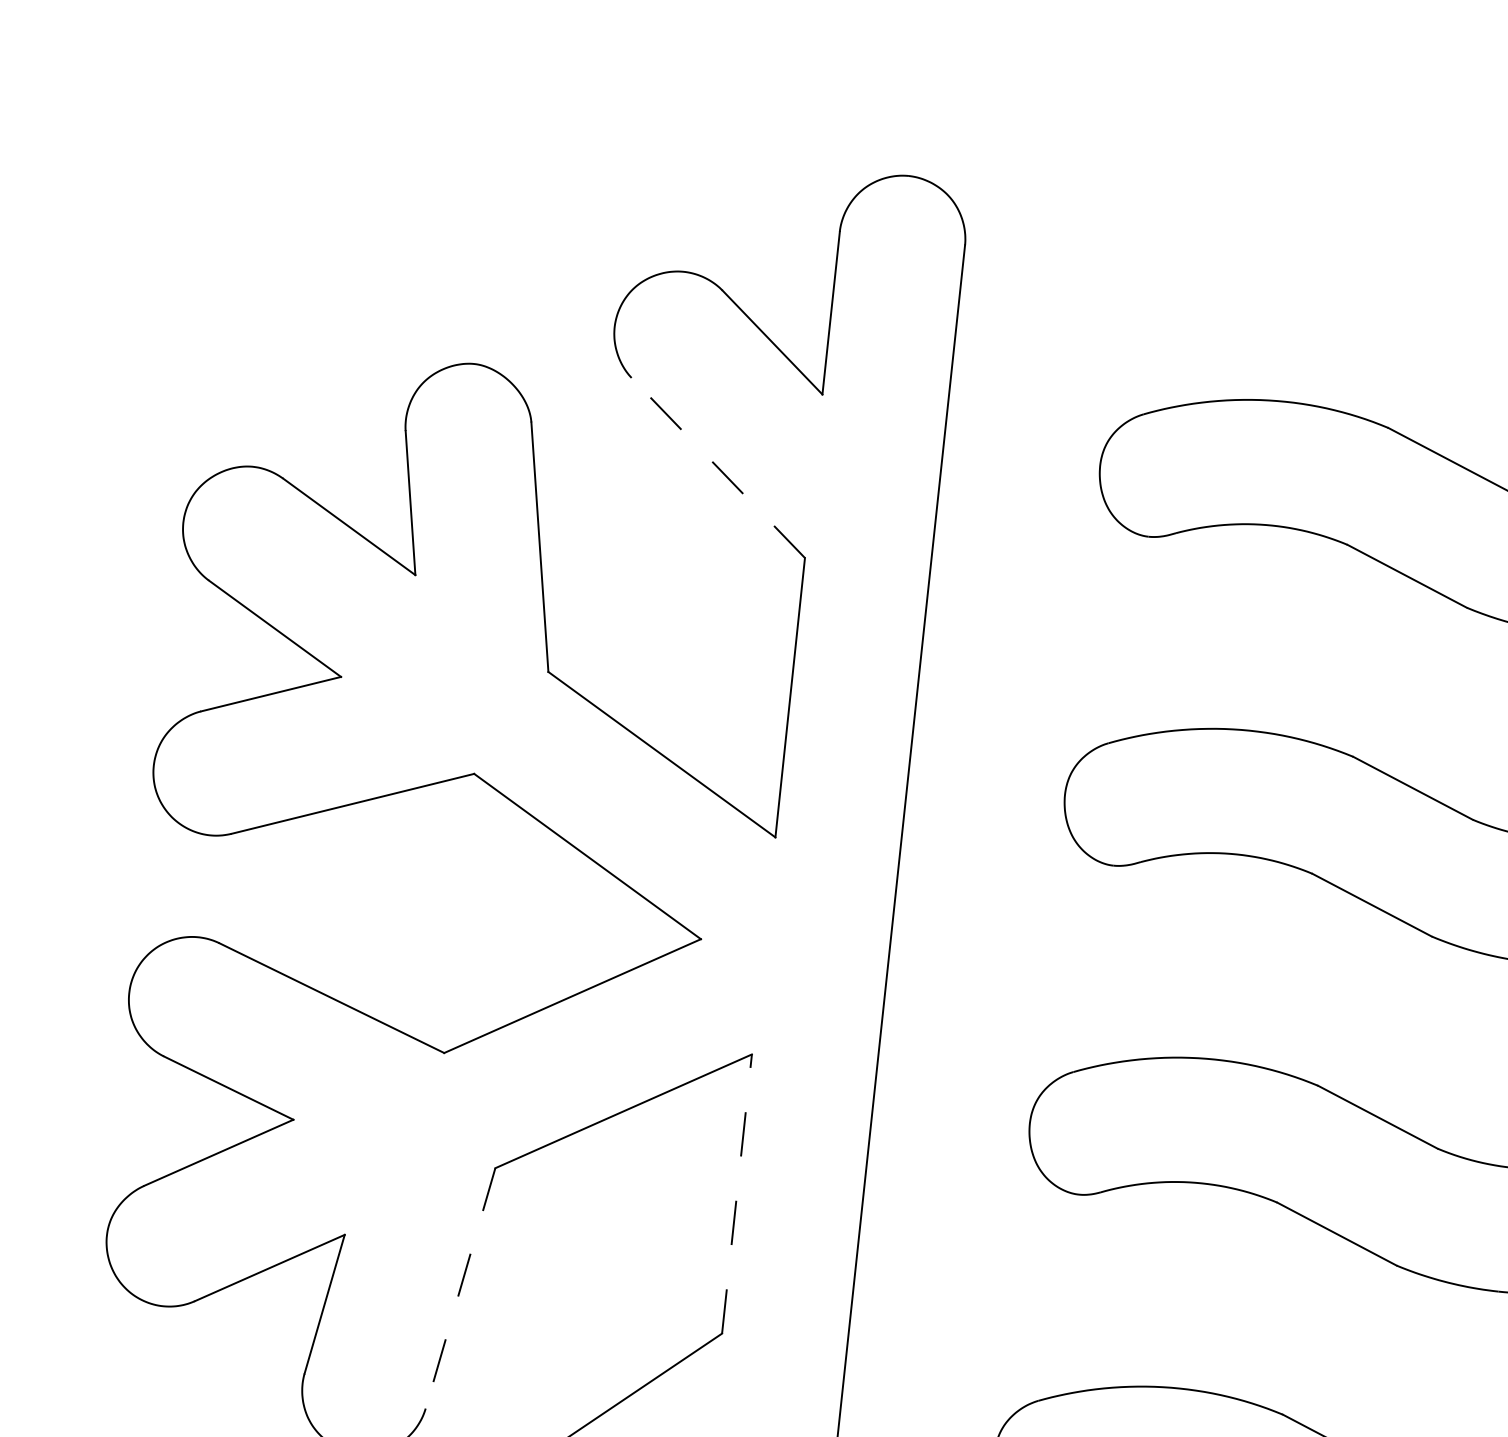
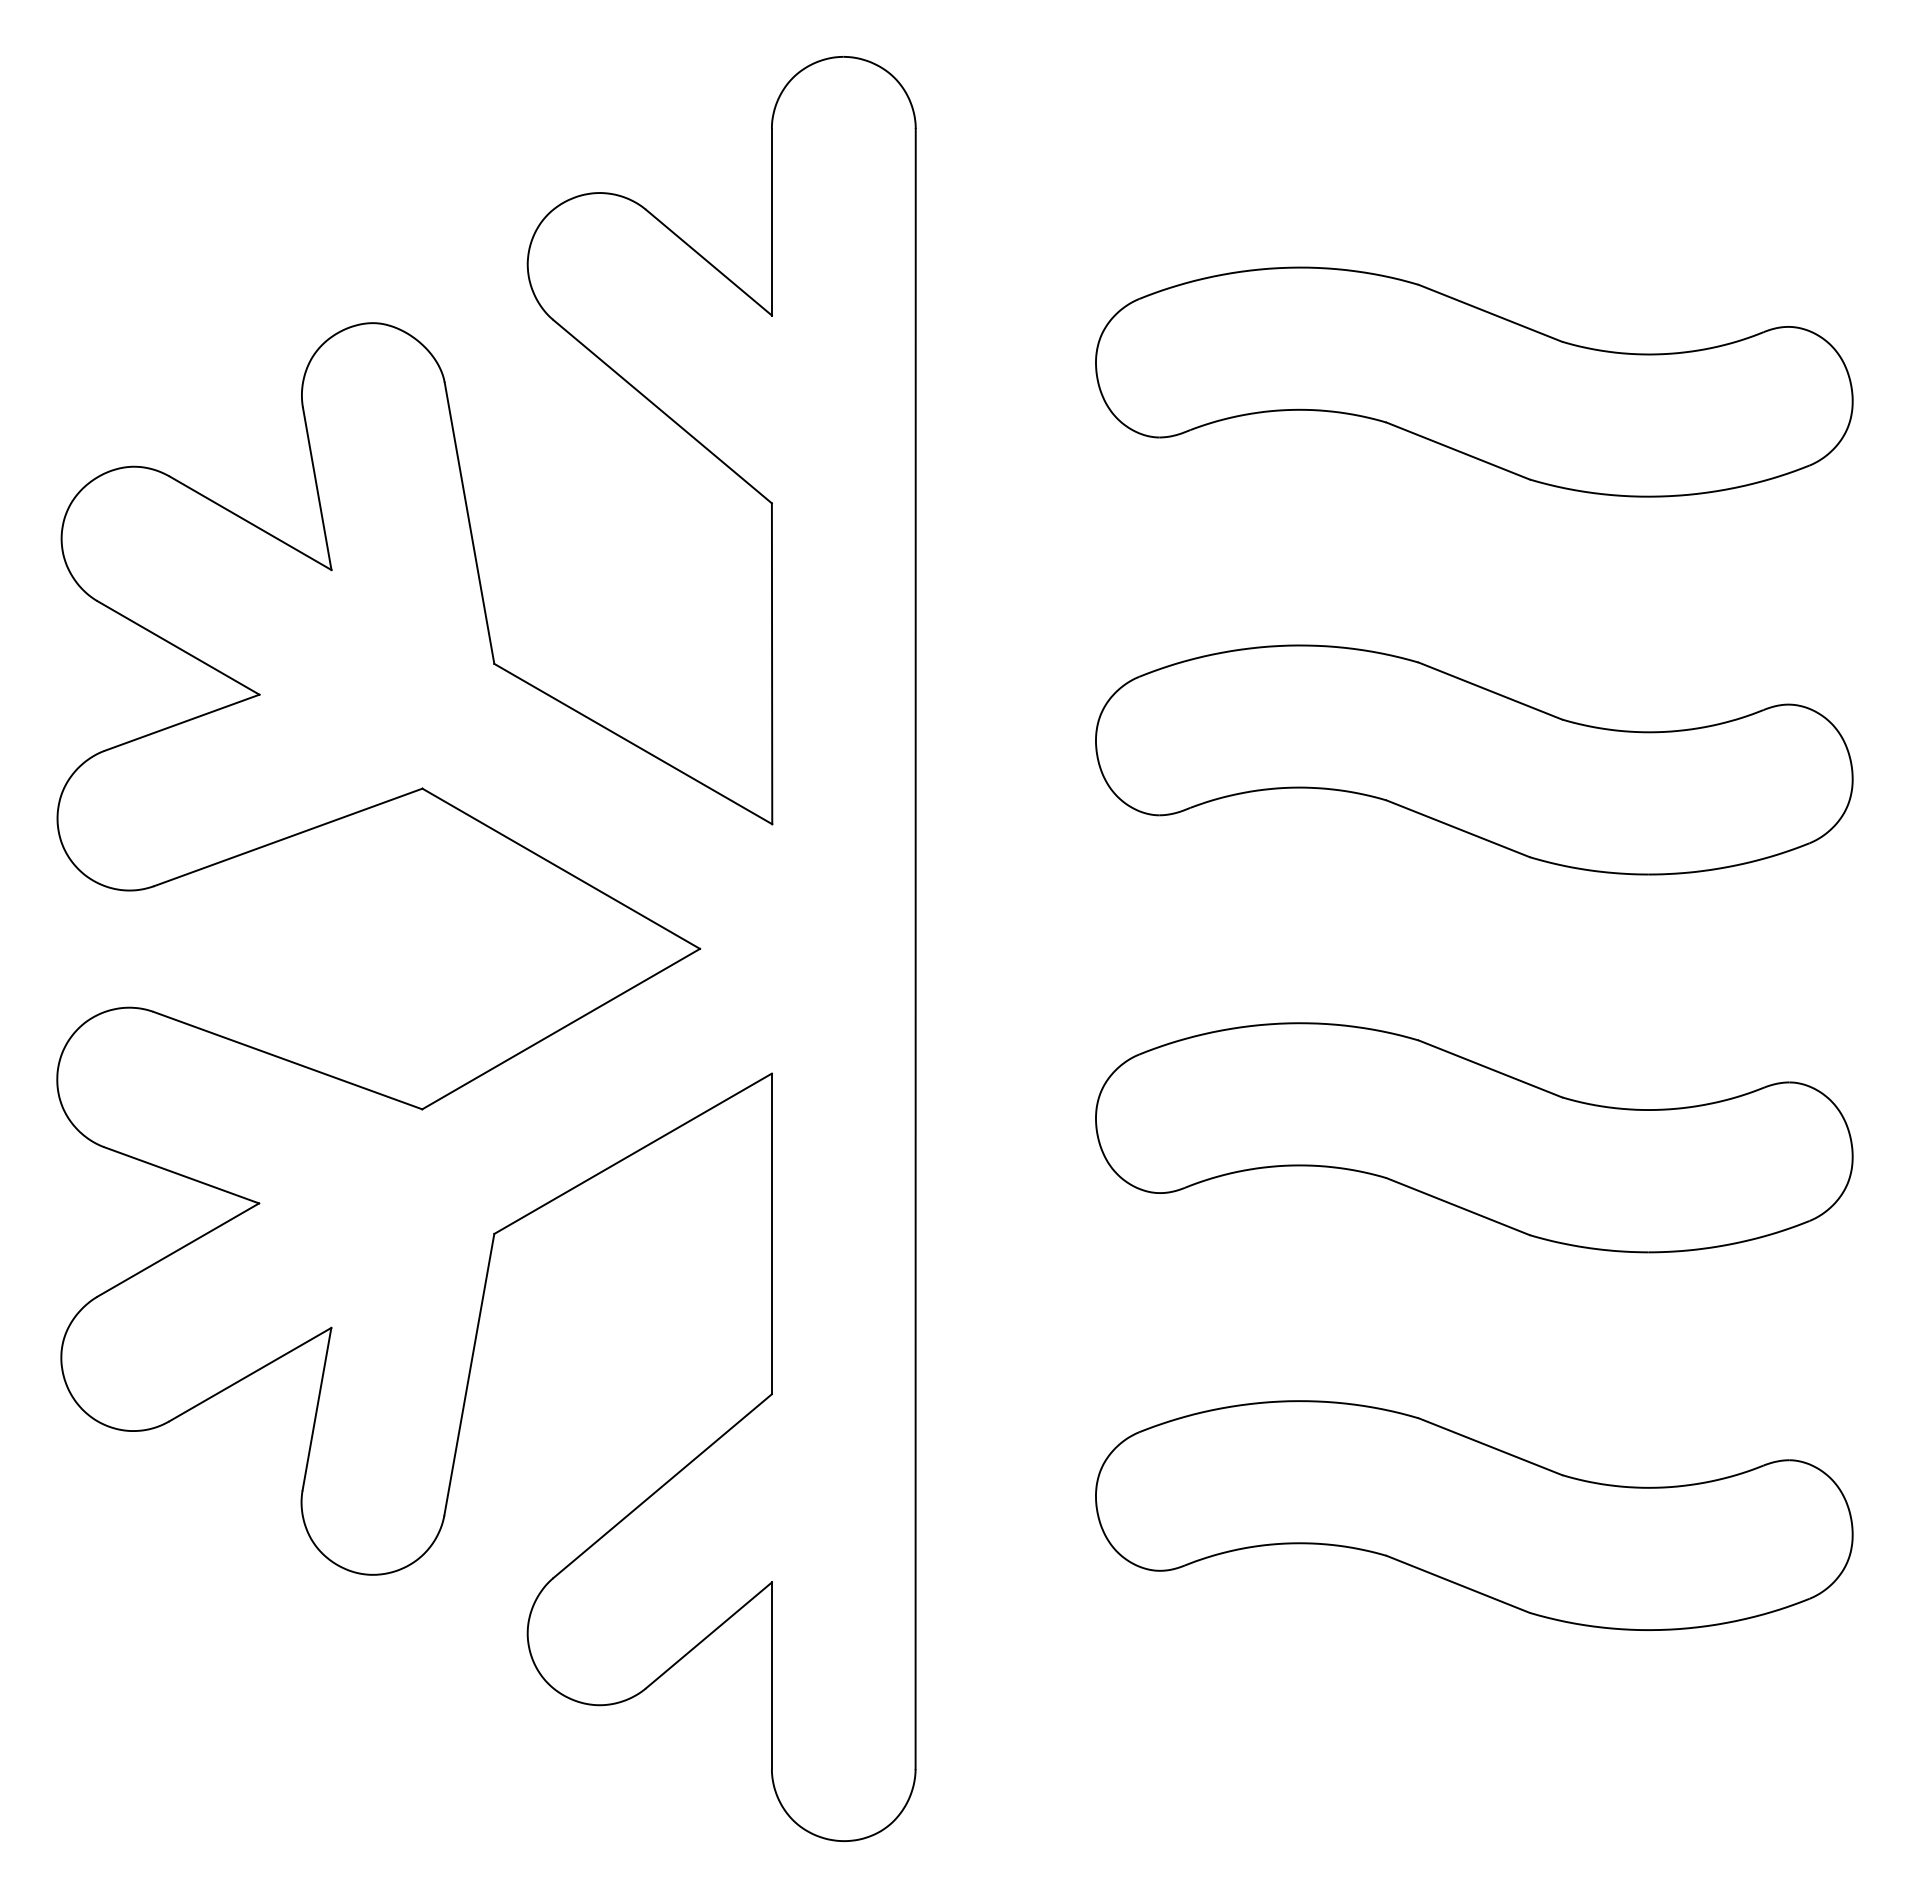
line: (718, 467) -> (662, 411), dashed -> solid
line: (736, 1193) -> (771, 1233), dashed -> solid
line: (460, 1288) -> (469, 1374), dashed -> solid

